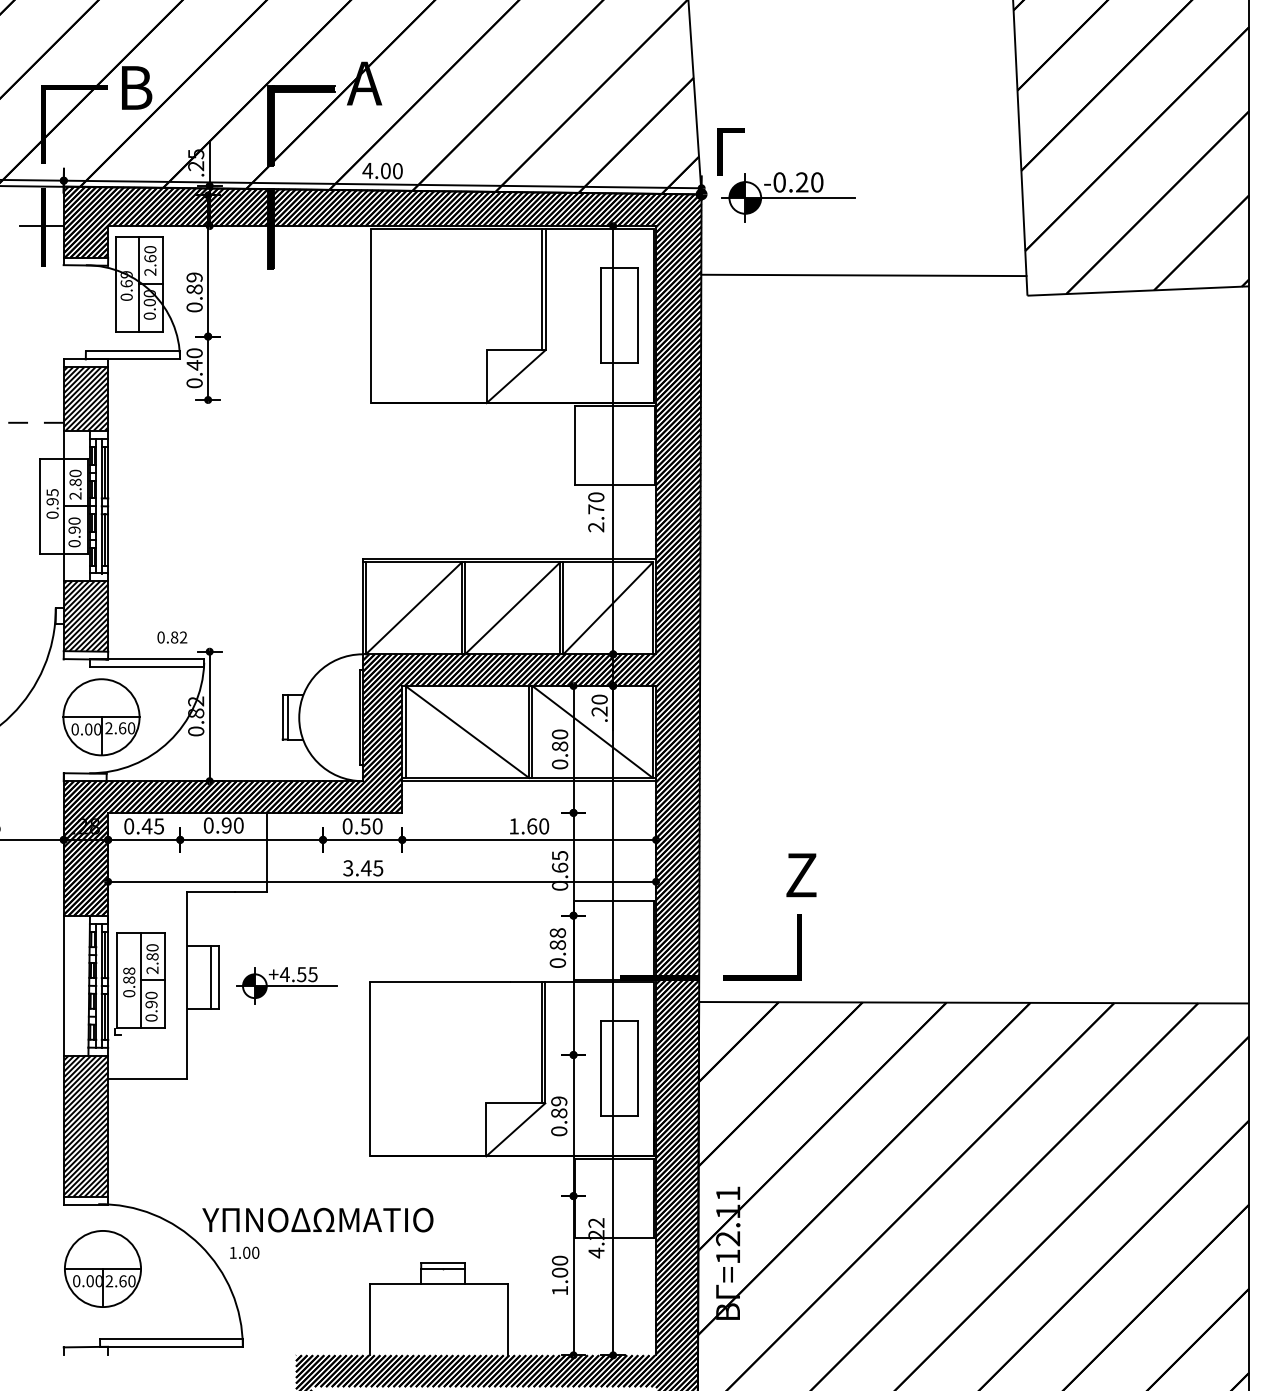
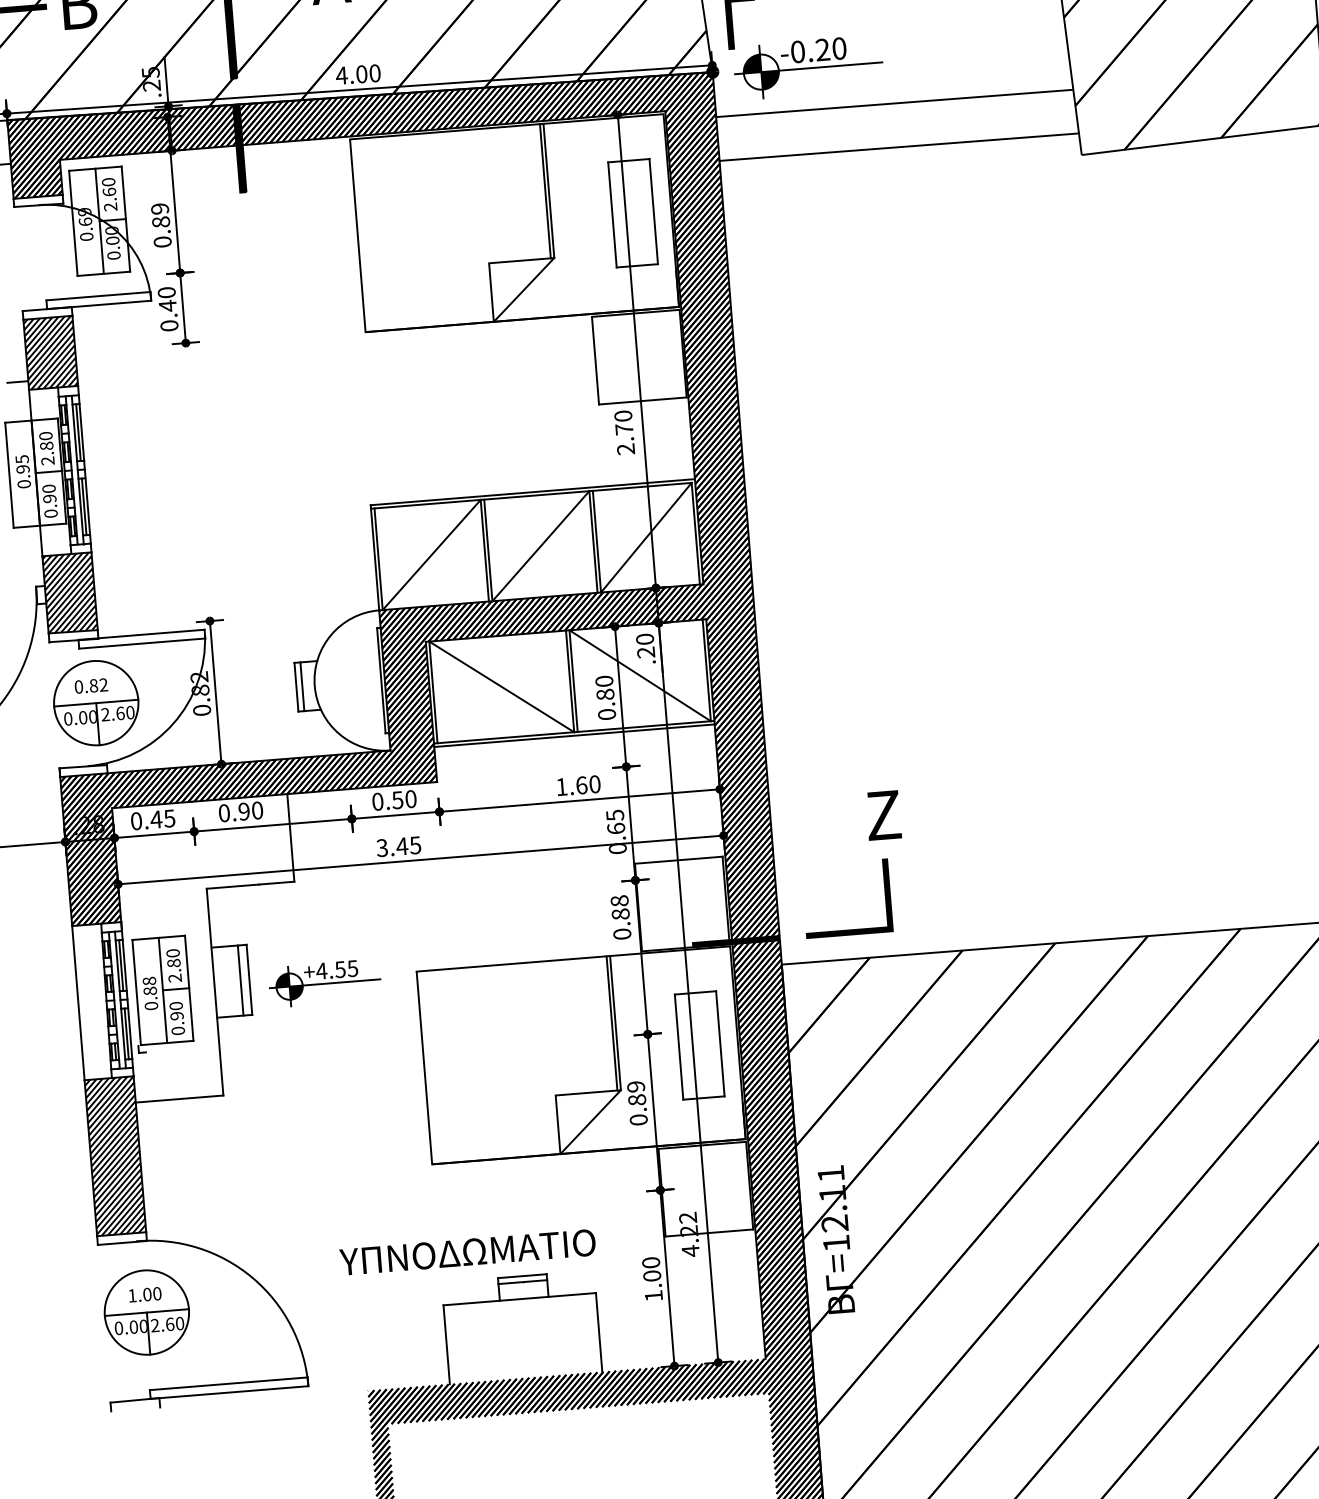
line: (862, 235) -> (894, 103), added
text: (172, 637) -> (91, 685), moved
text: (317, 1219) -> (467, 1251), moved
text: (244, 1252) -> (144, 1294), moved

